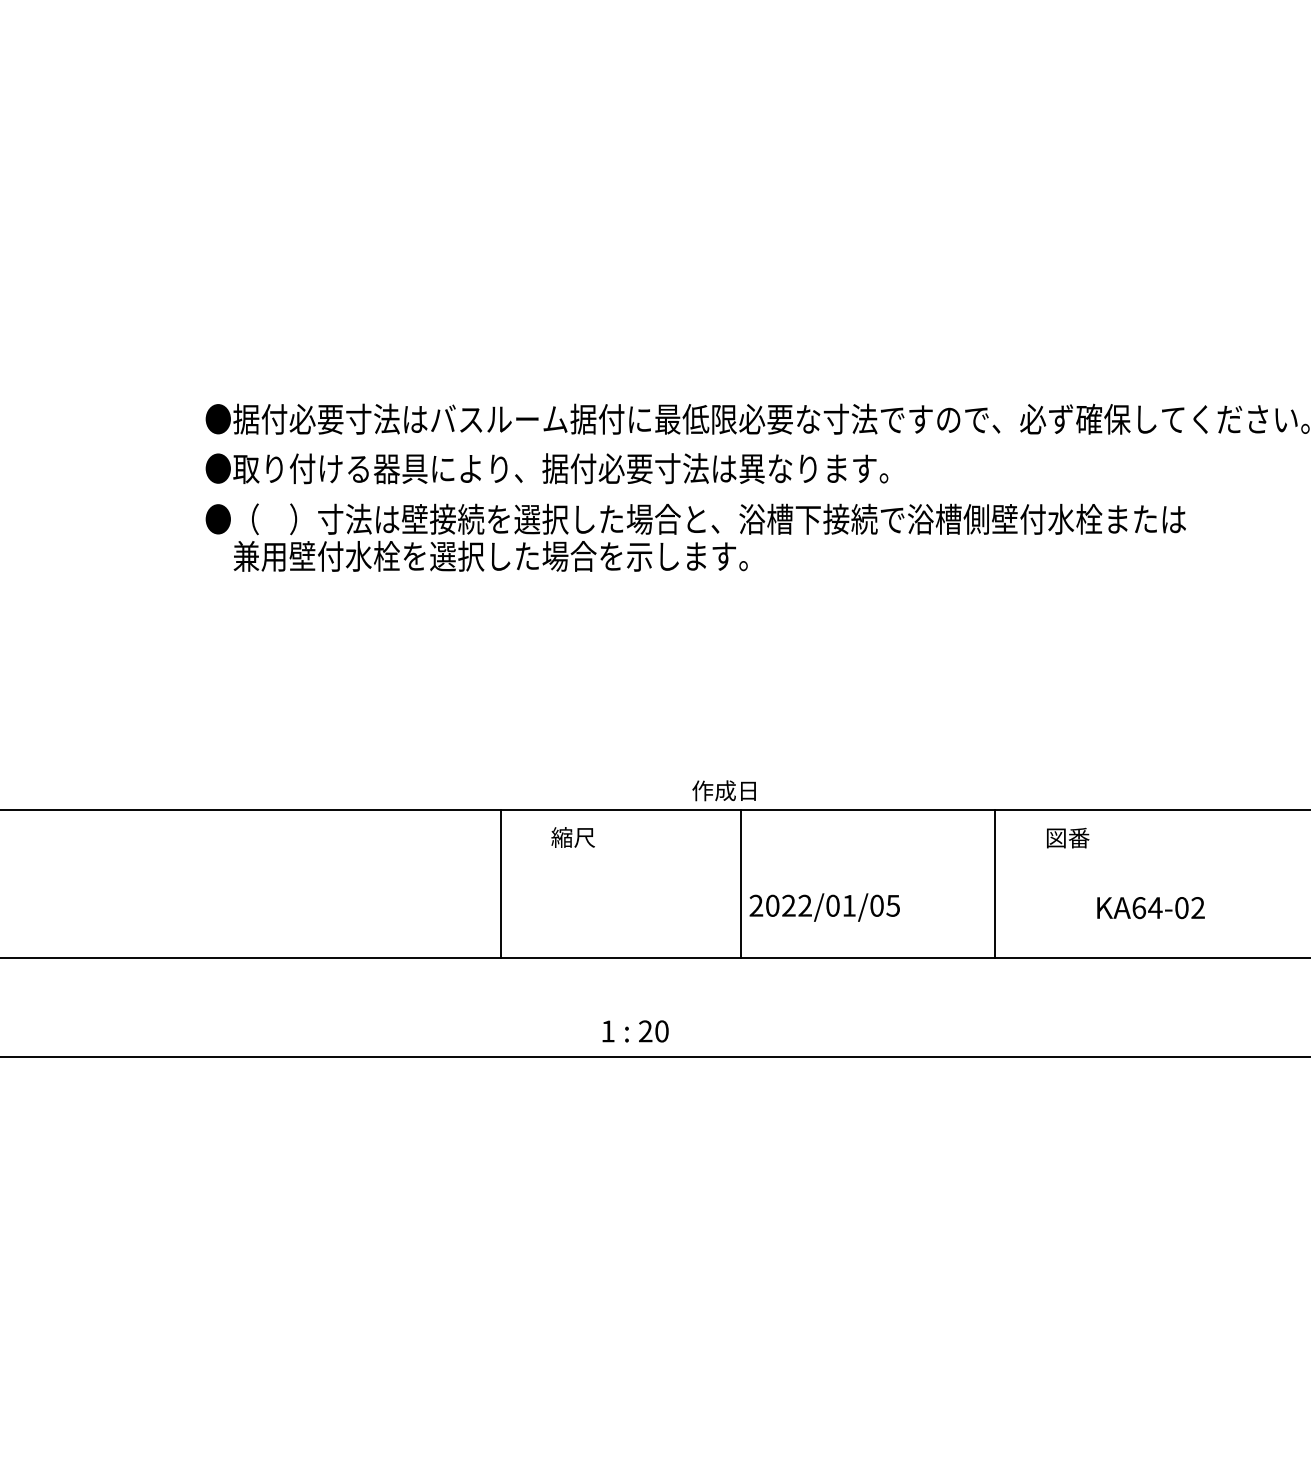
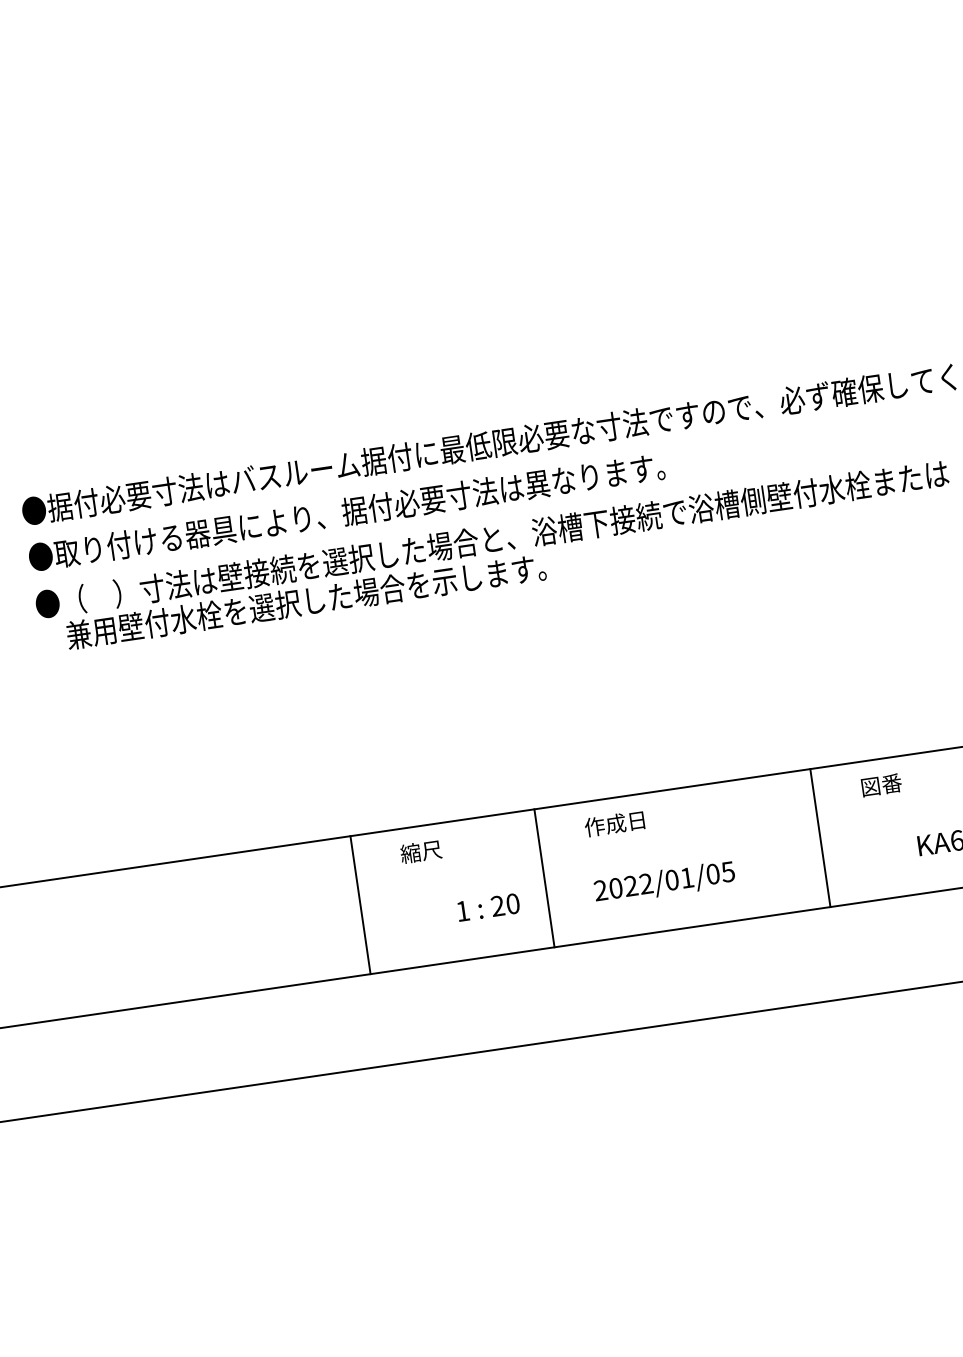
text: (723, 790) -> (614, 823), moved
line: (740, 884) -> (544, 878), moved
text: (635, 1031) -> (488, 907), moved

